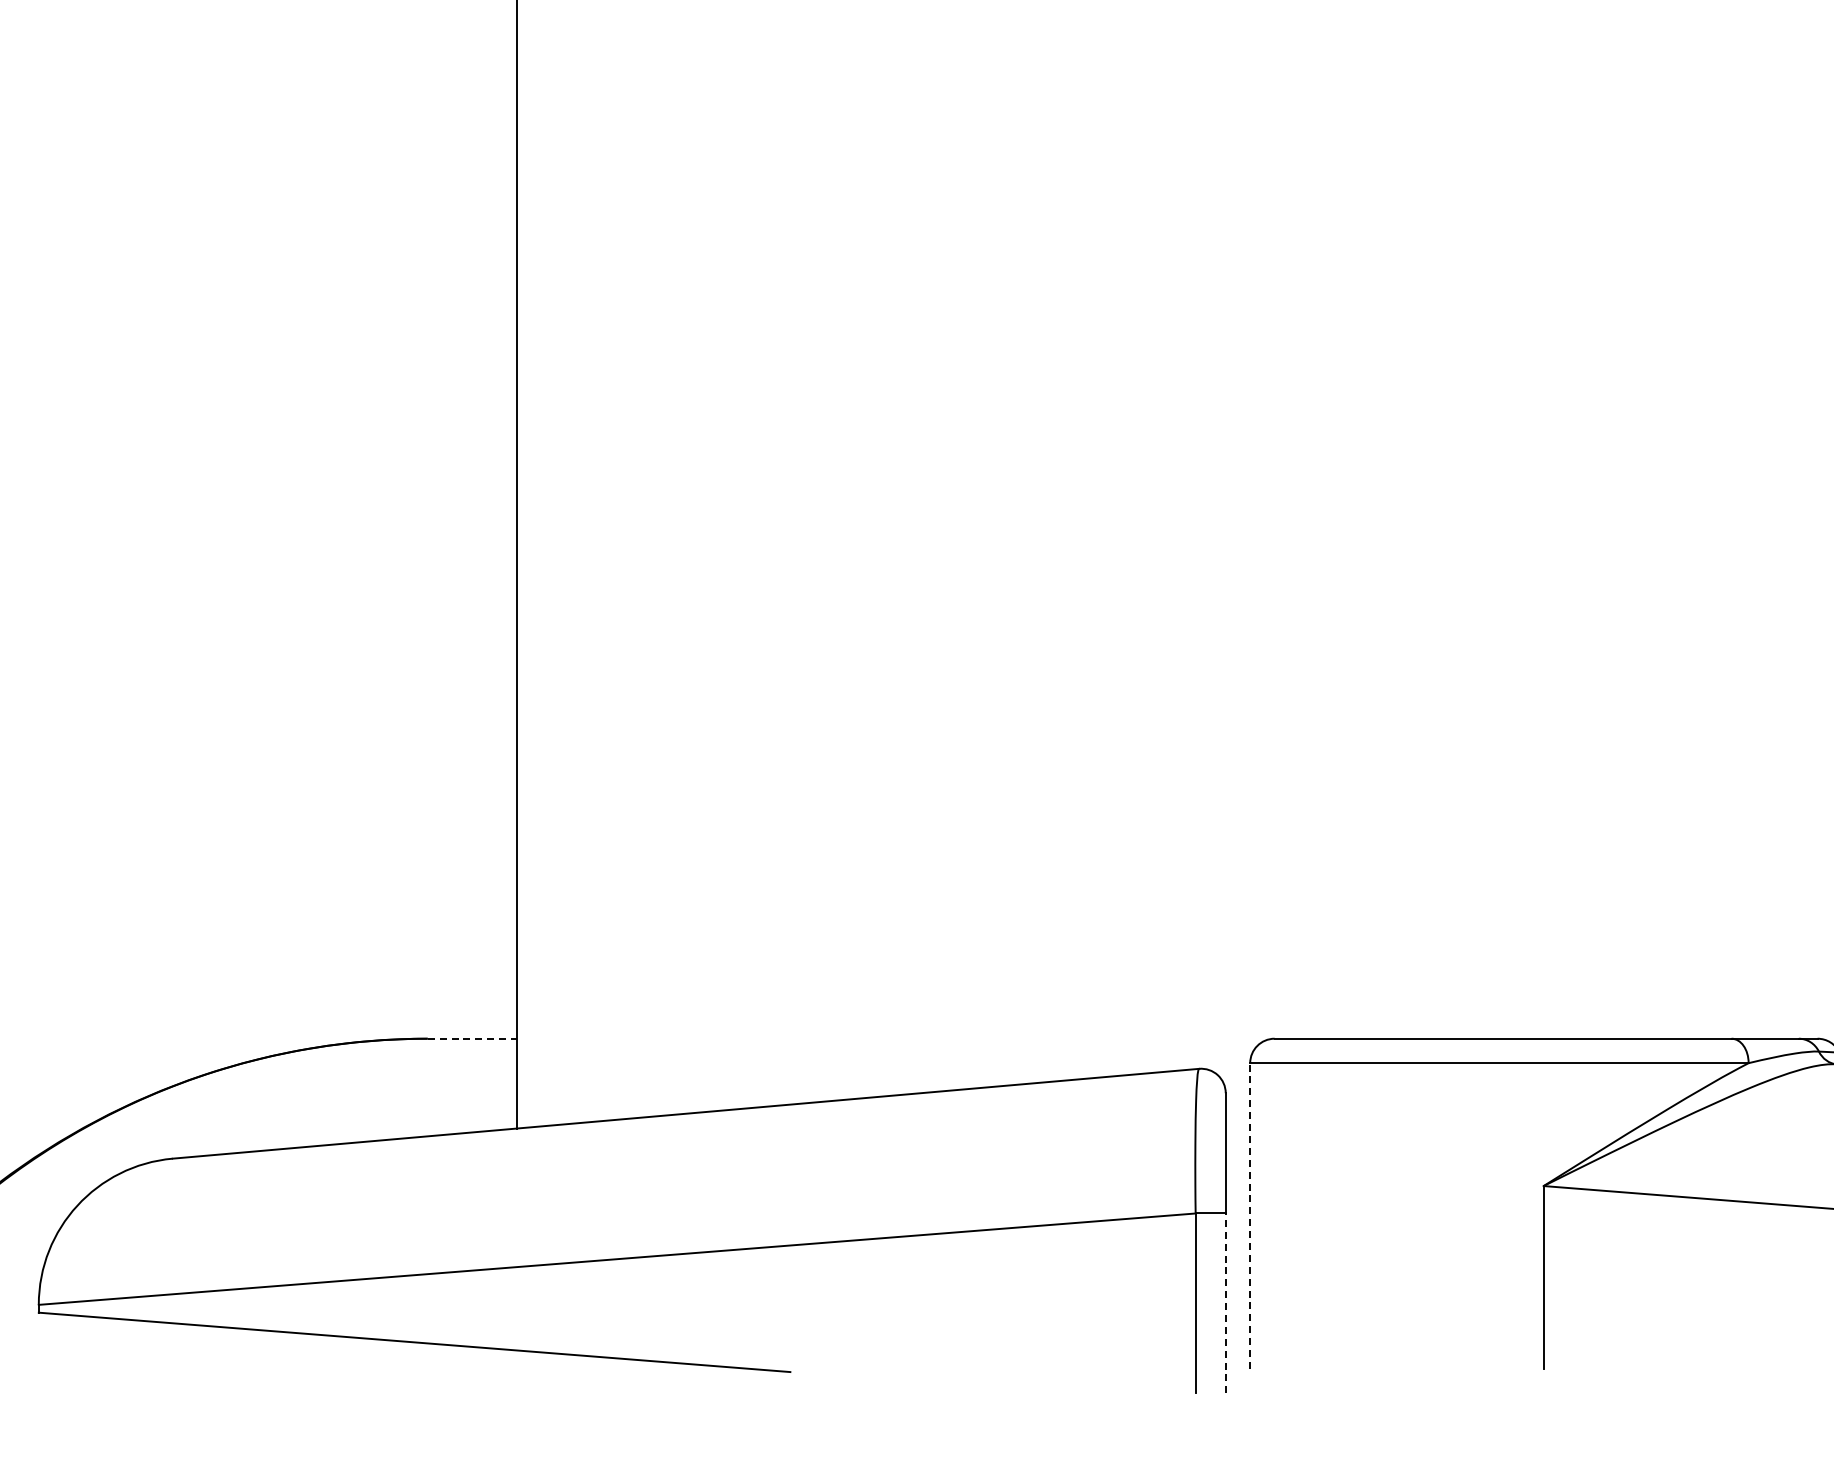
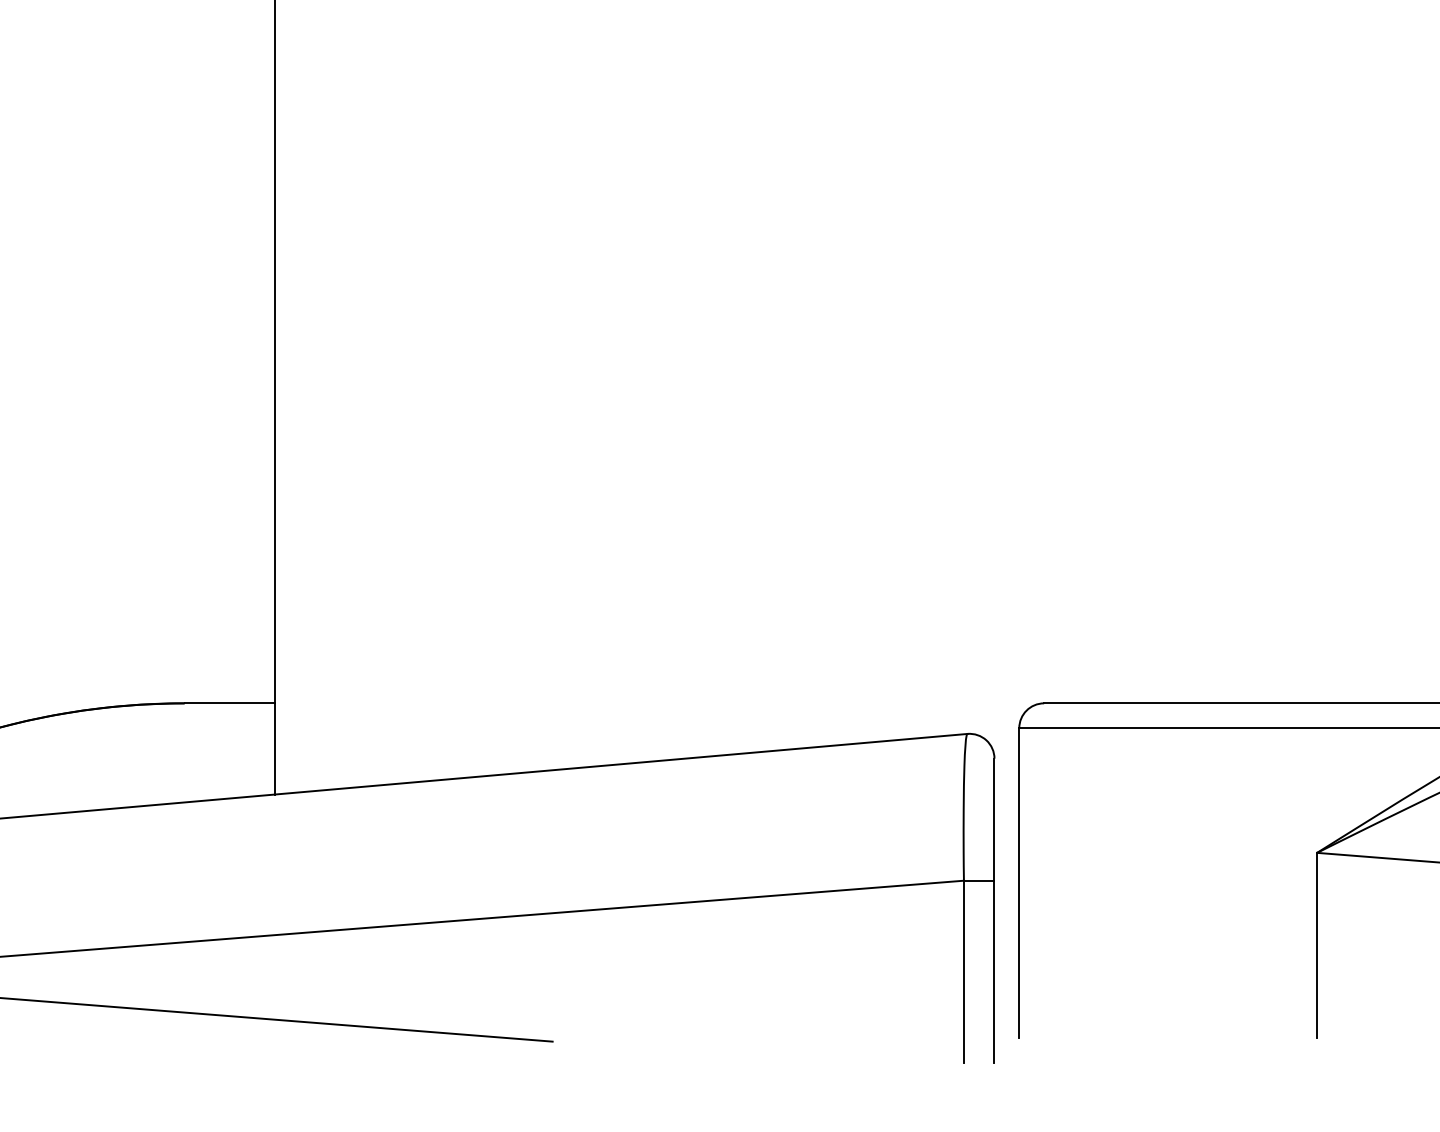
line: (472, 1038) -> (230, 703), dashed -> solid
line: (1250, 1216) -> (1019, 883), dashed -> solid
line: (1225, 1303) -> (994, 972), dashed -> solid

